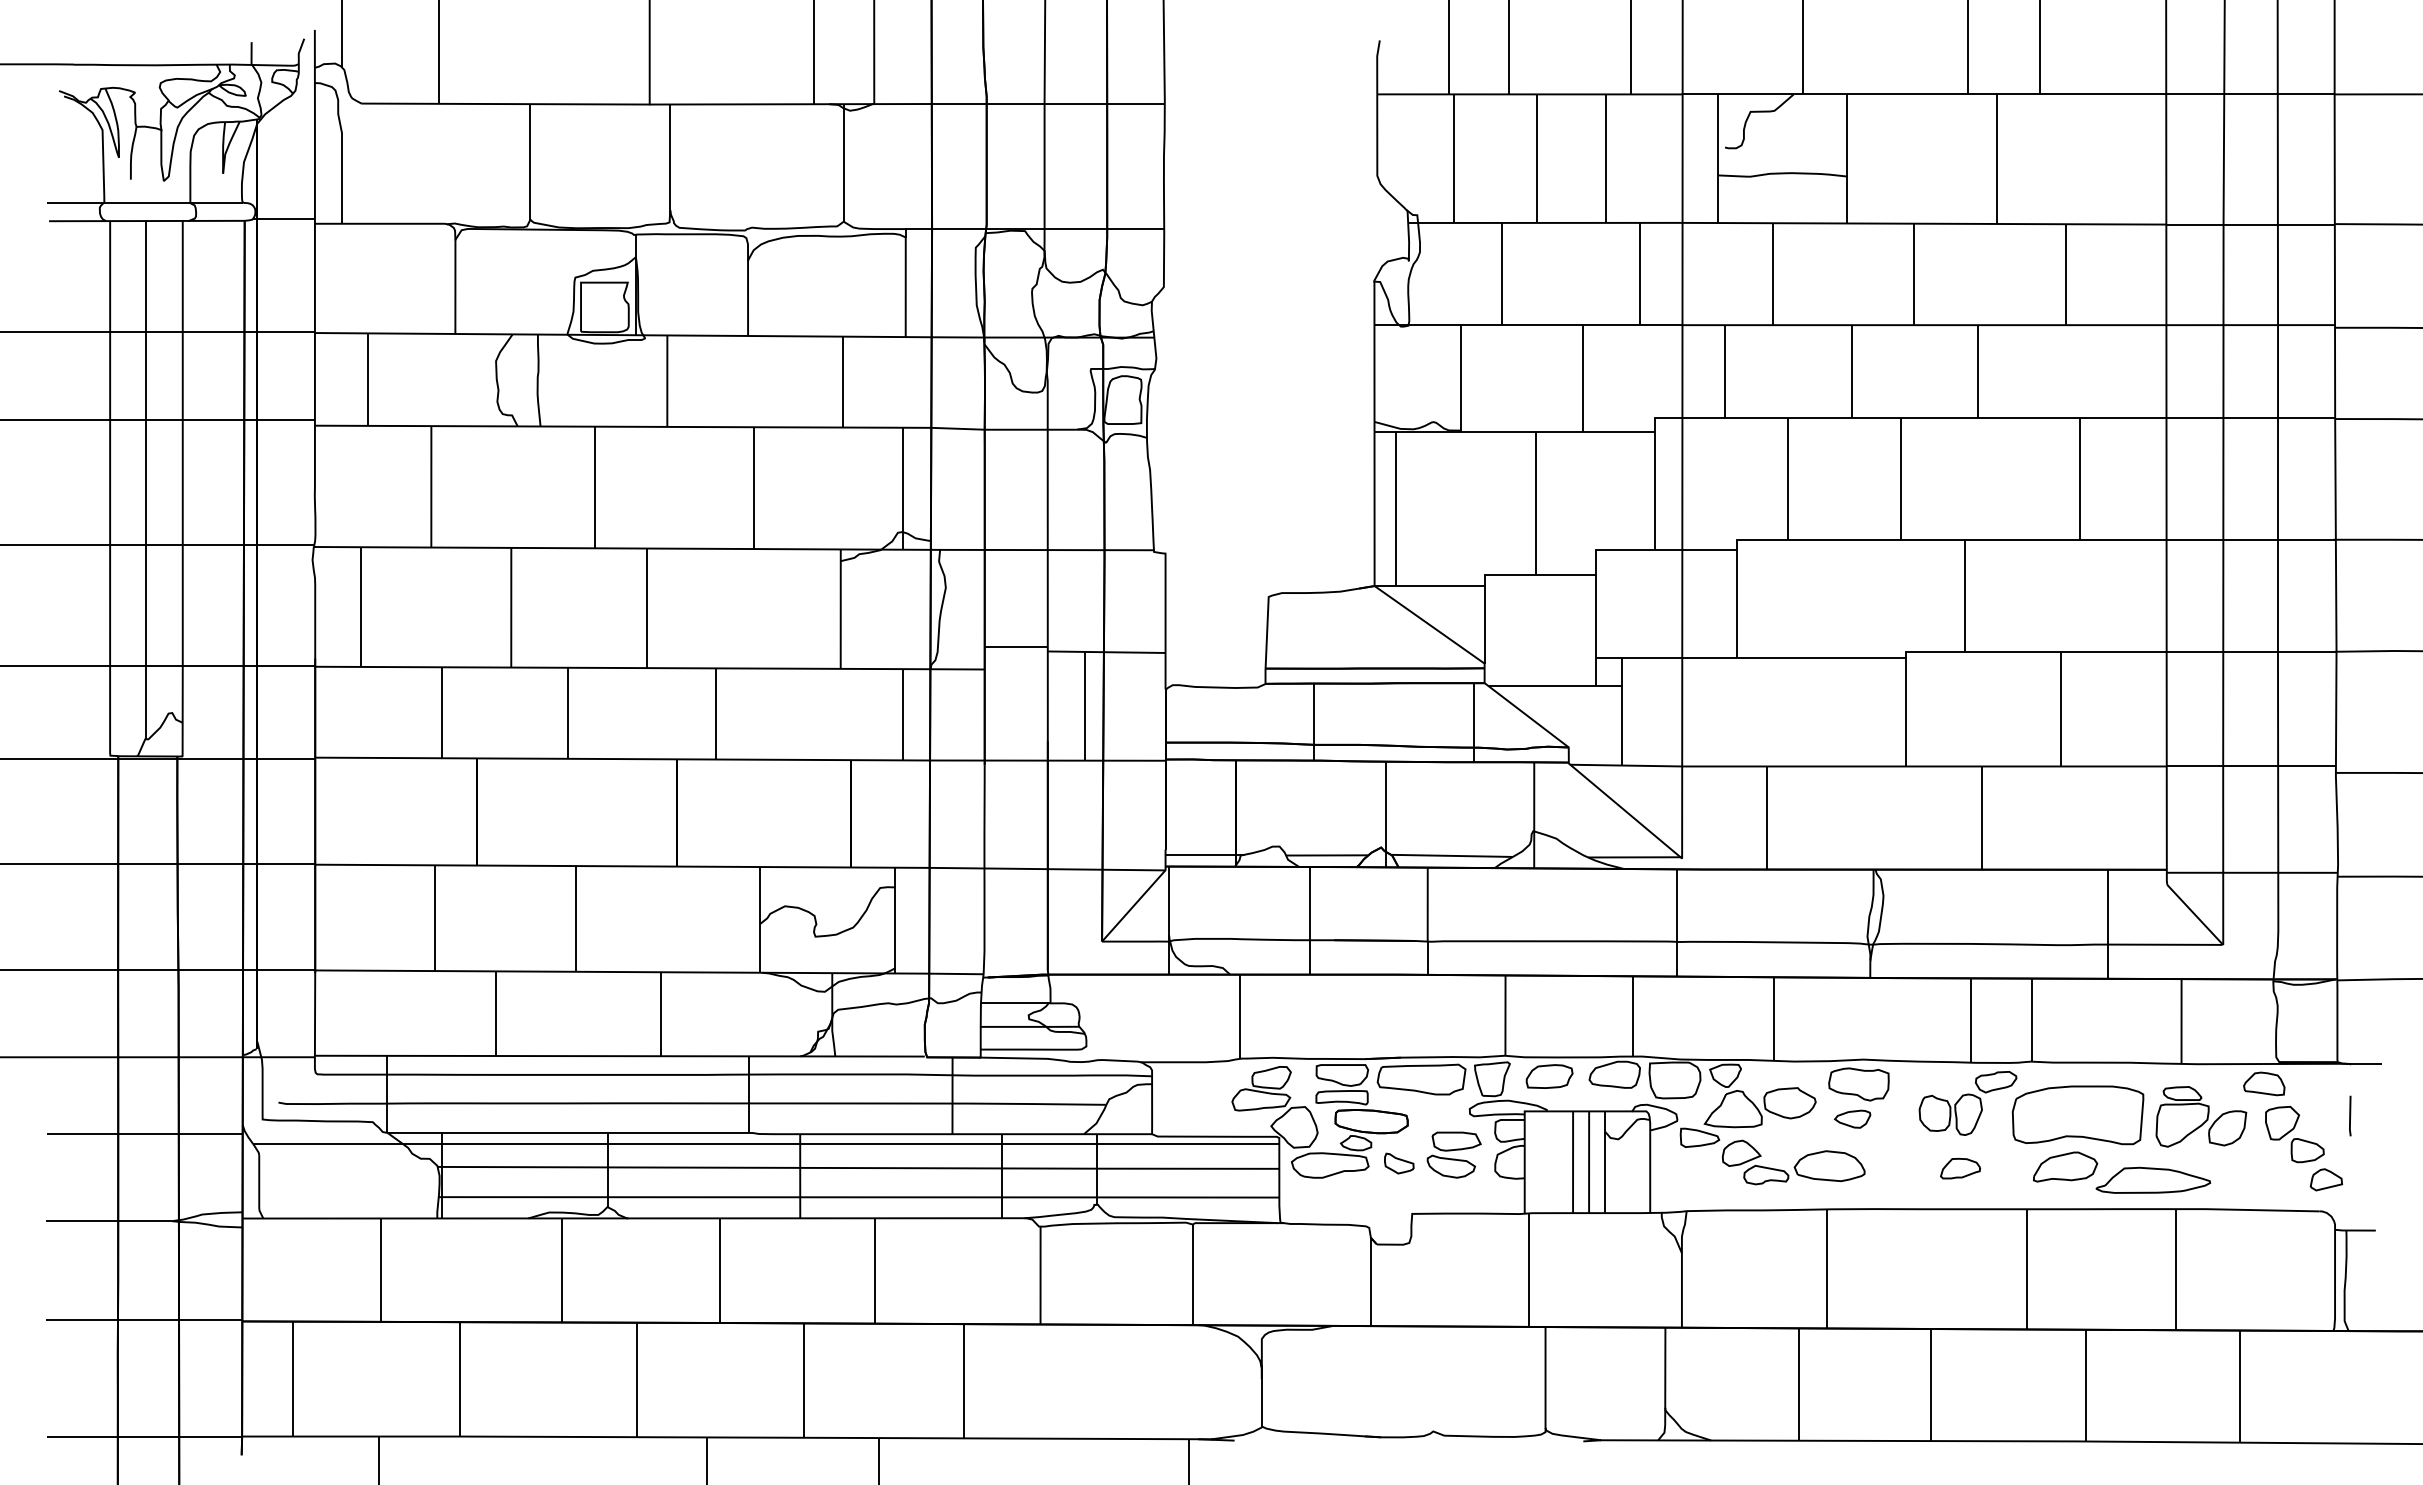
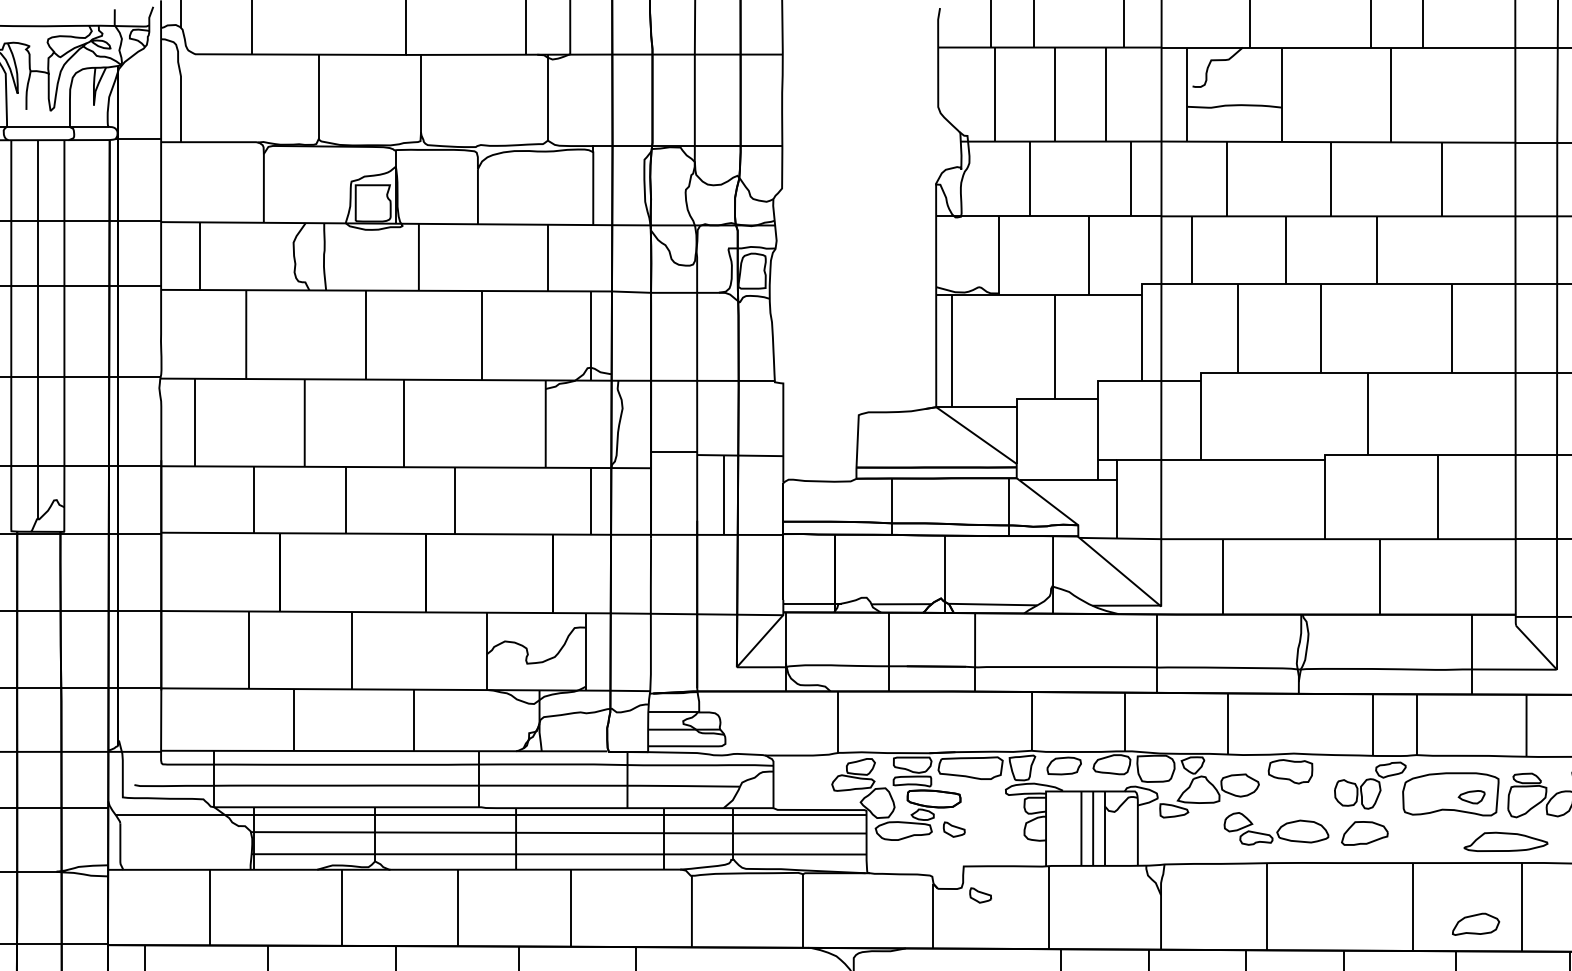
part: (1852, 1118) -> (1471, 796), moved
part: (1453, 1154) -> (993, 823), removed
part: (1793, 1162) -> (1276, 828), moved
part: (2065, 1166) -> (1476, 923), moved
part: (1960, 1168) -> (1364, 833), size x1.6
part: (1435, 1253) -> (980, 895), added

